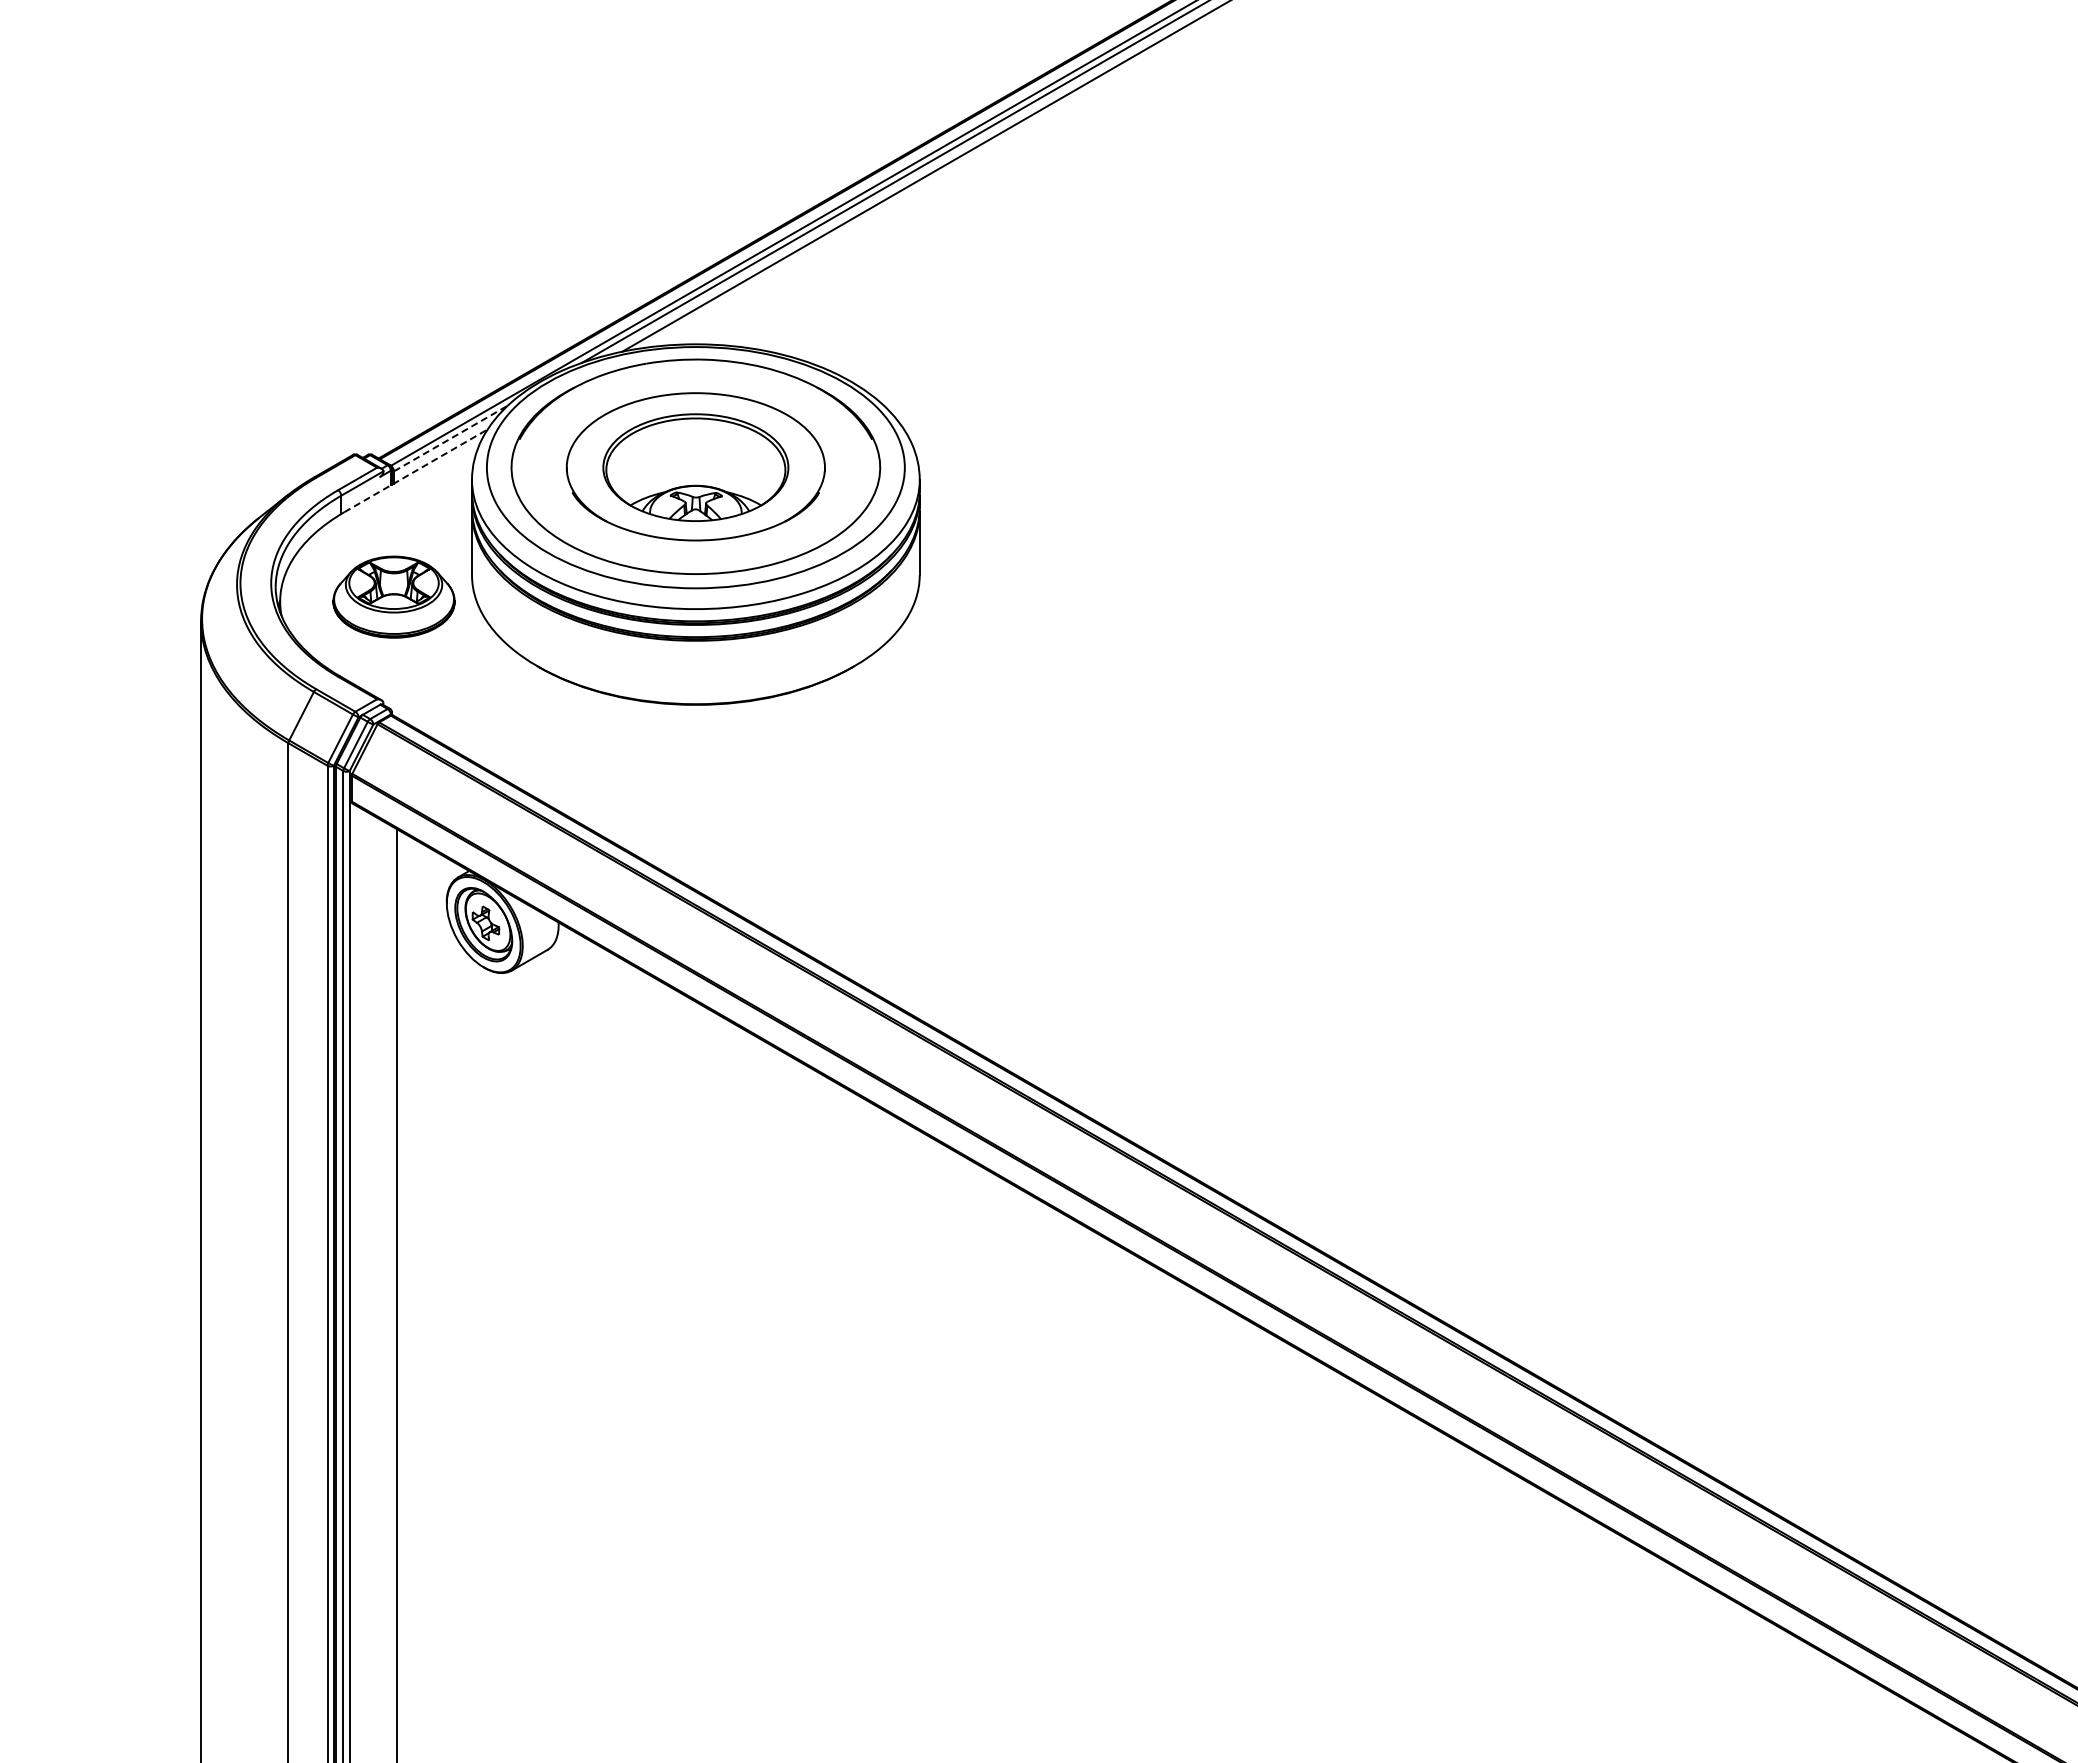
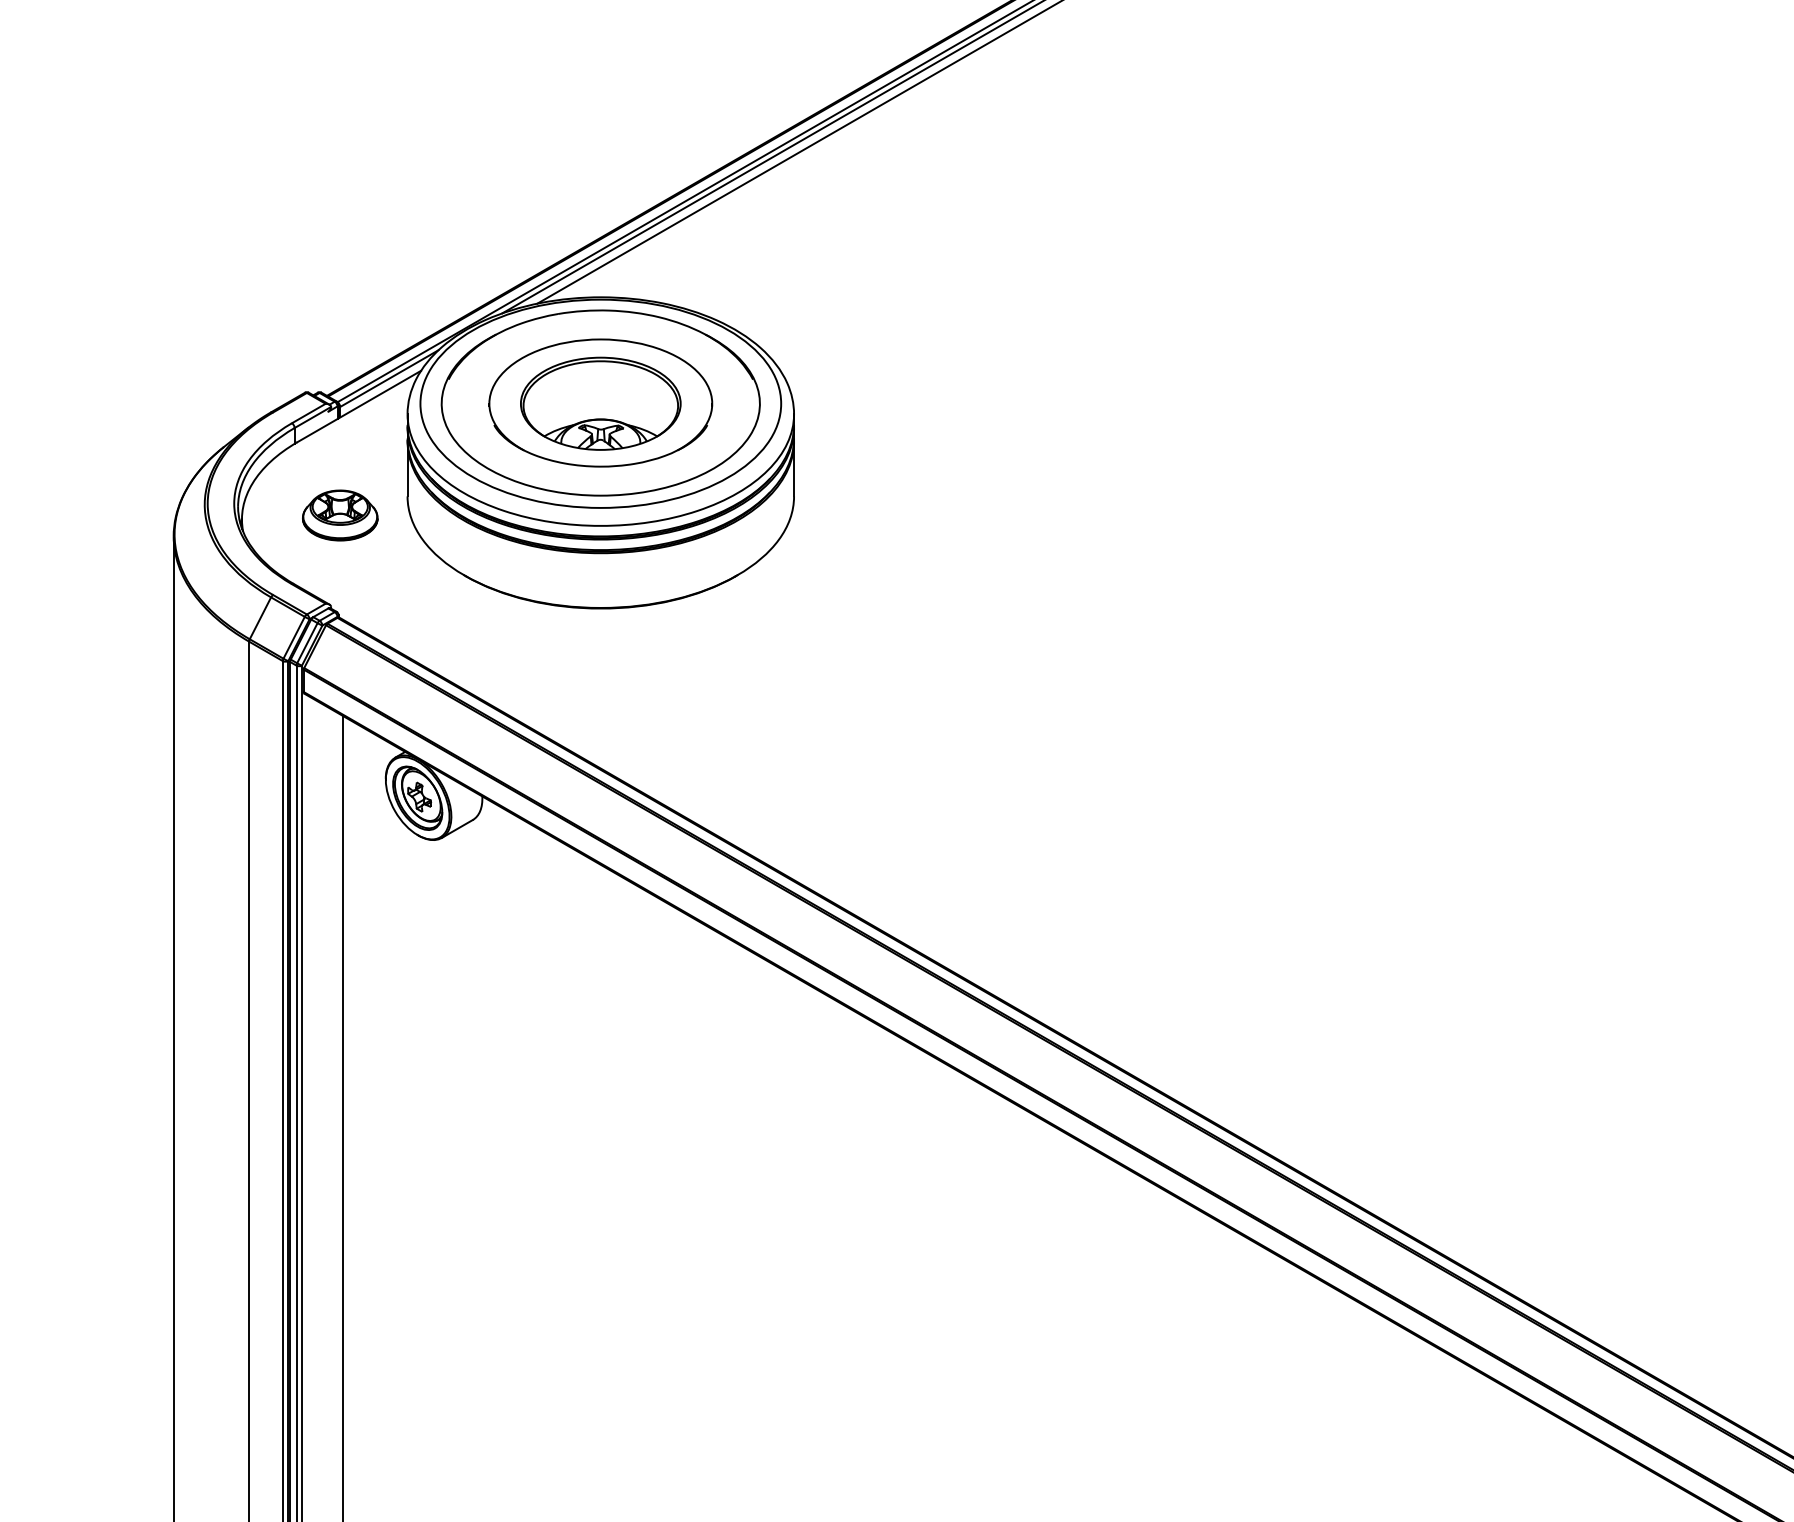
line: (450, 438) -> (389, 378), dashed -> solid
line: (416, 470) -> (359, 406), dashed -> solid
part: (393, 596) -> (339, 514), size x0.71

